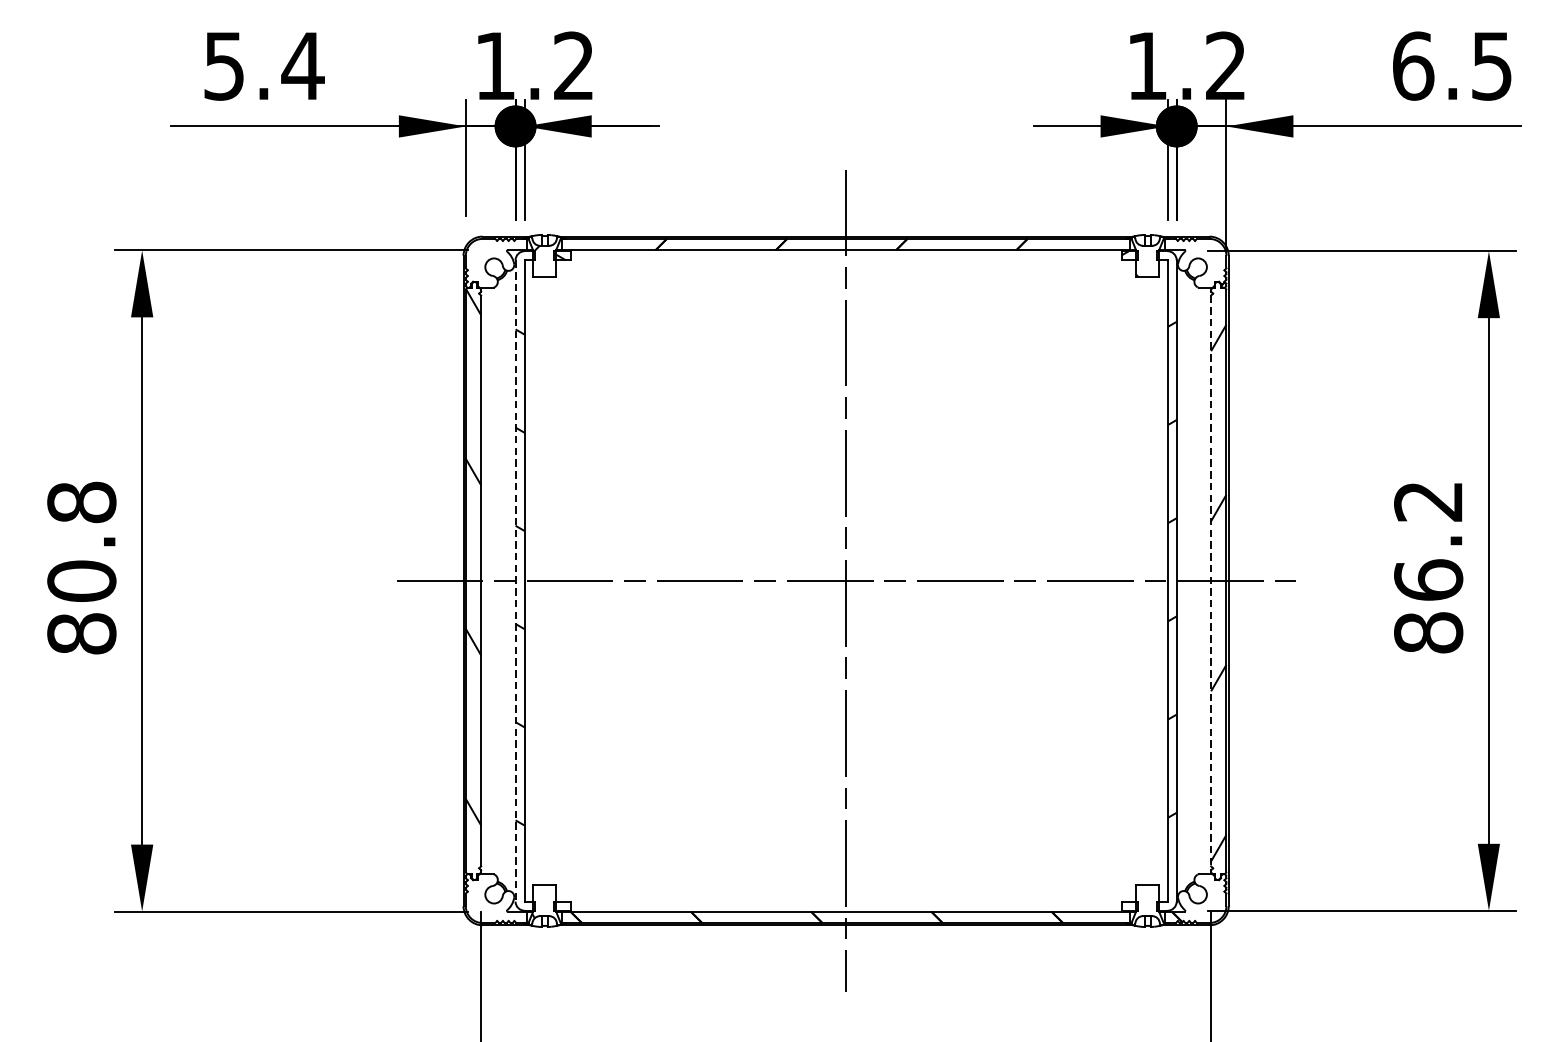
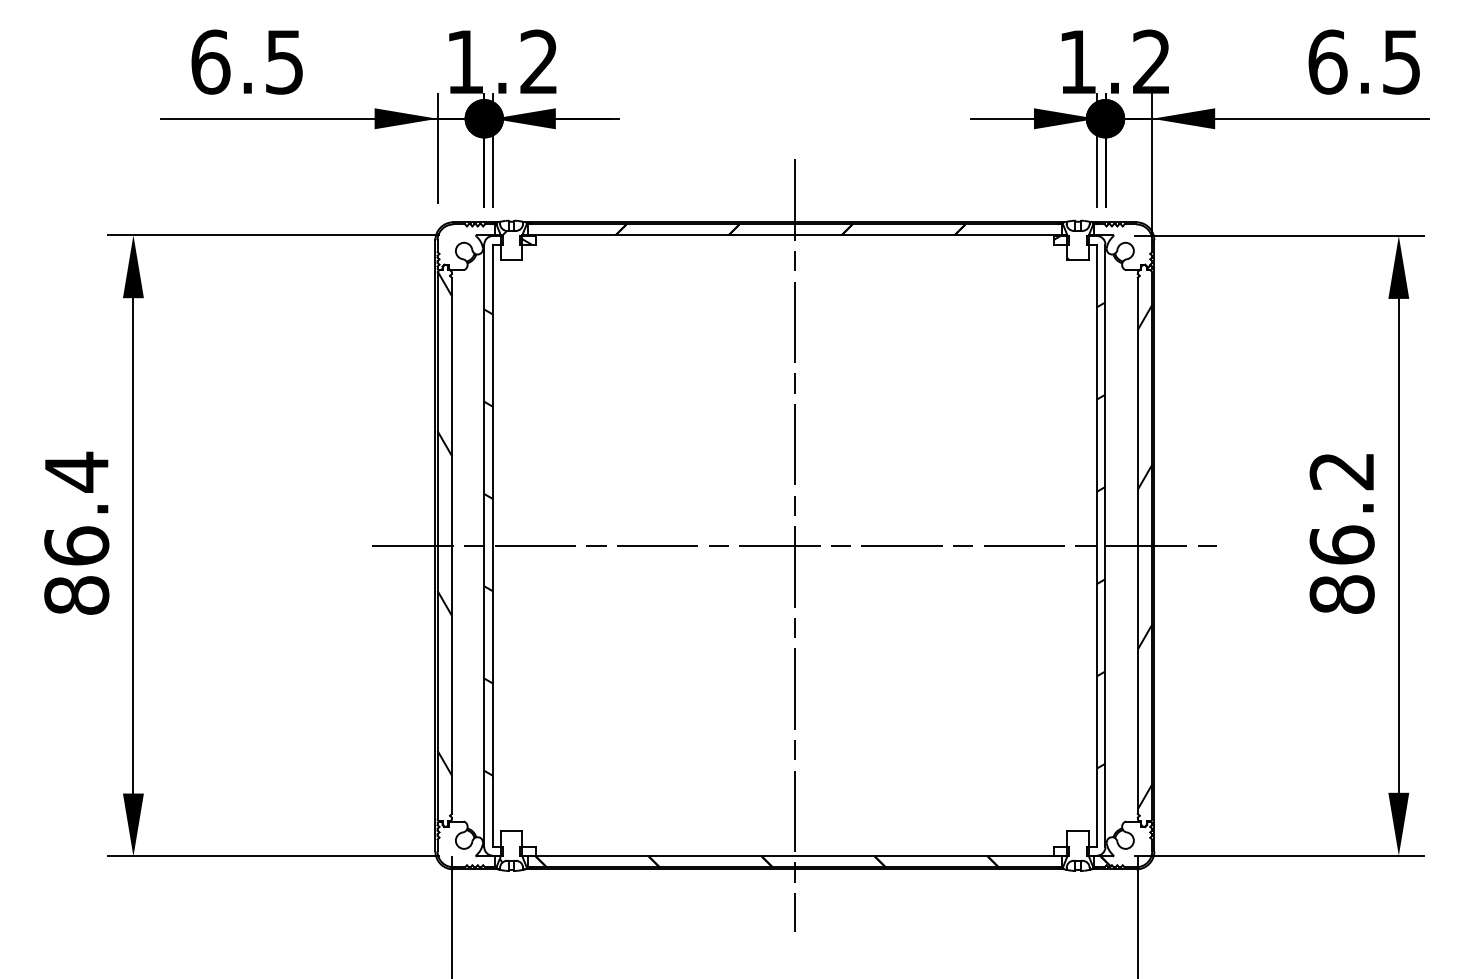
text: (264, 65) -> (248, 61), 5.4 -> 6.5
text: (81, 541) -> (76, 508), 80.8 -> 86.4
line: (515, 581) -> (484, 546), dashed -> solid
line: (1210, 581) -> (1137, 546), dashed -> solid

